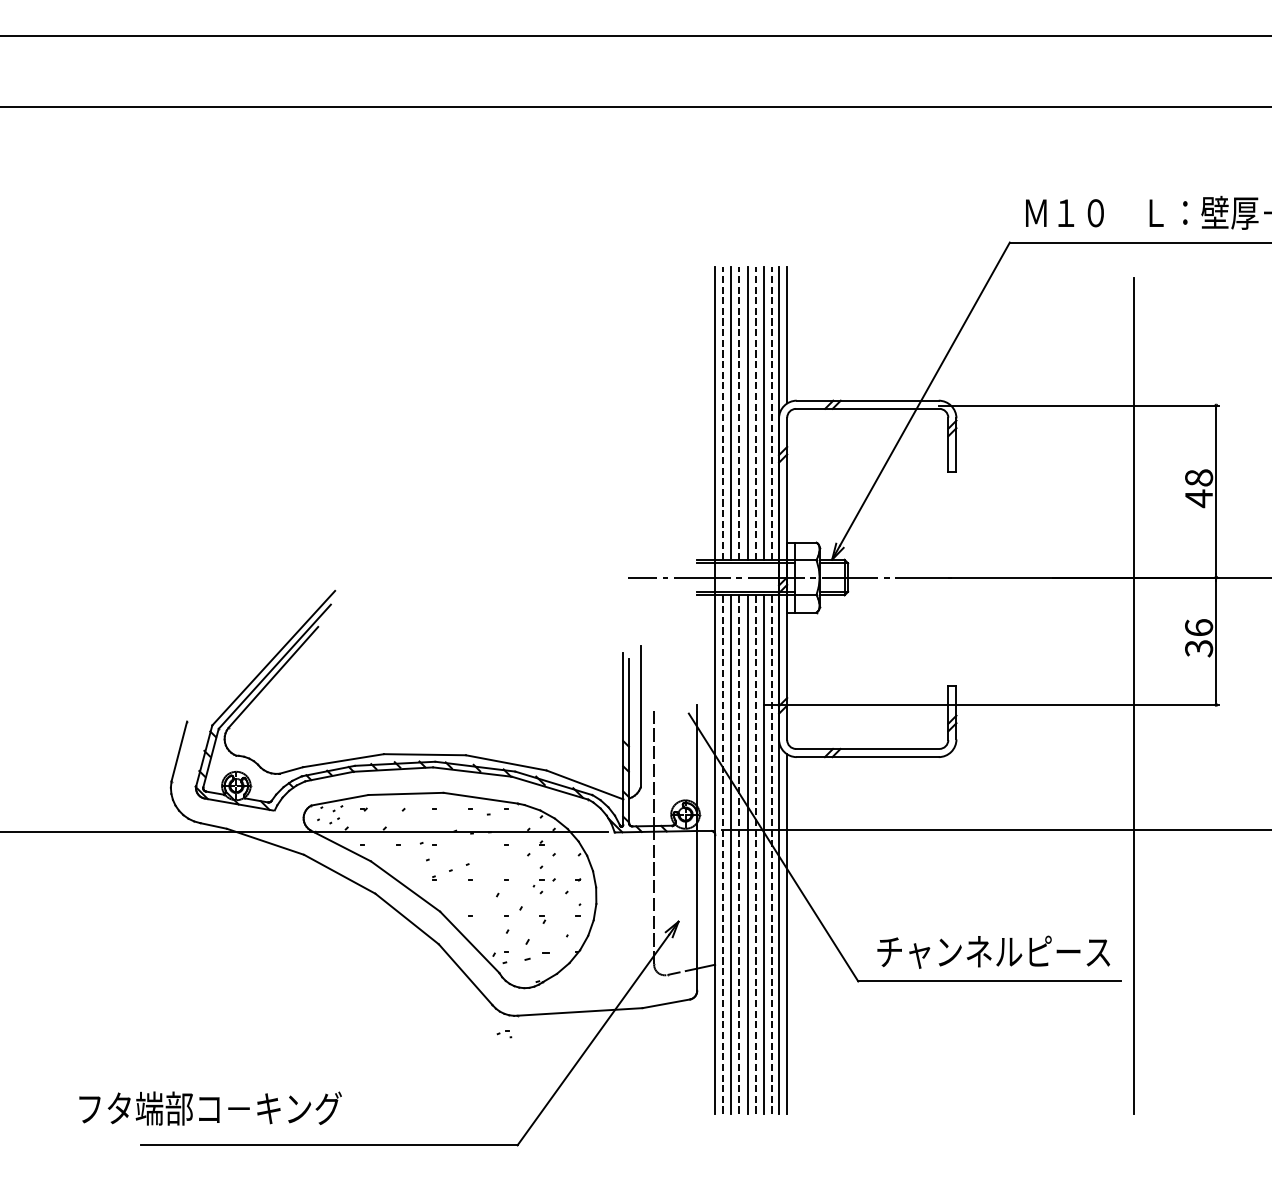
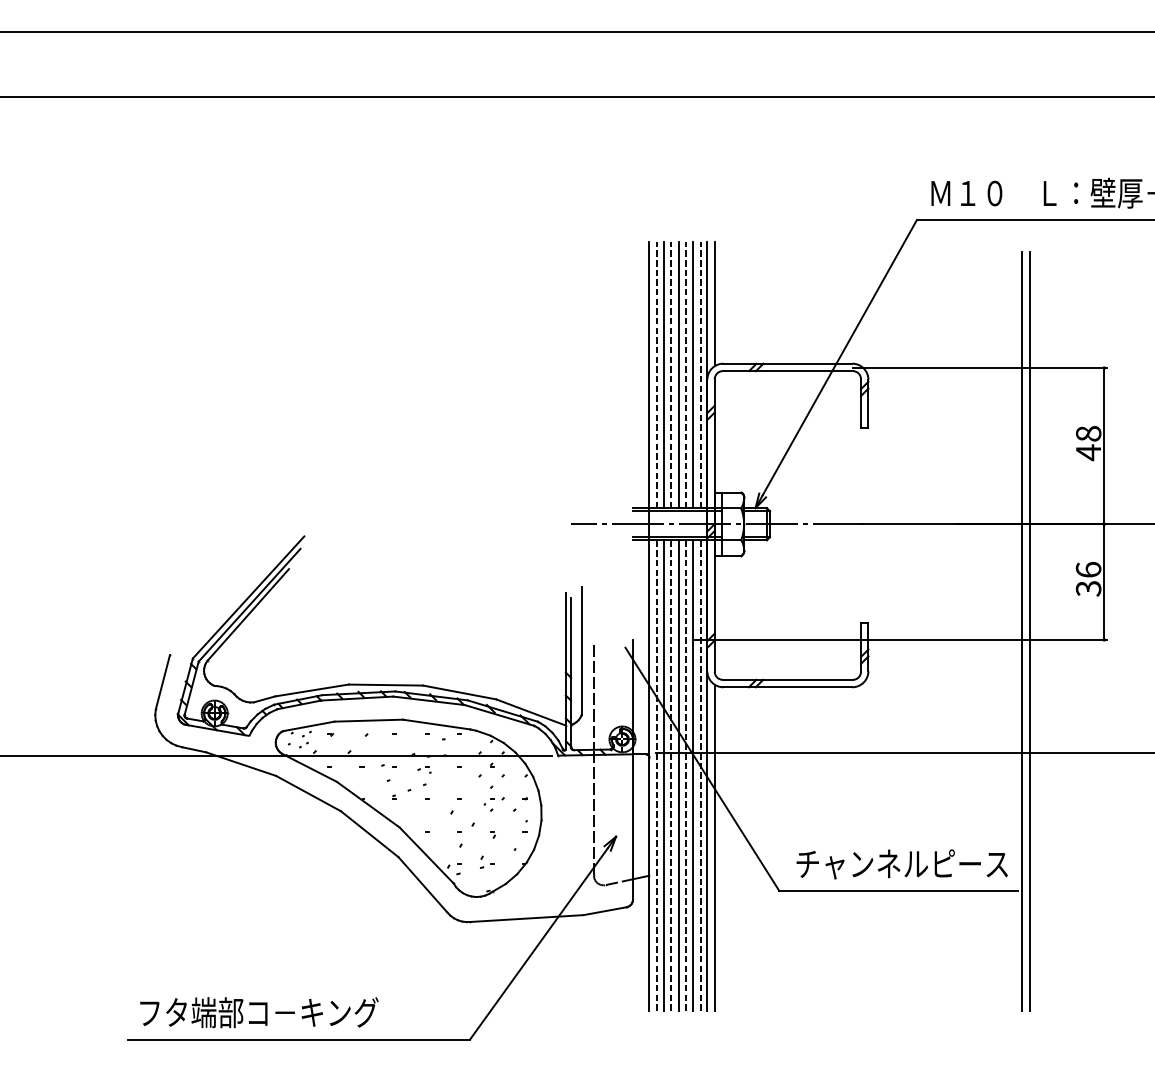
line: (1125, 695) -> (1021, 631), added
part: (536, 949) -> (487, 861), size x0.62
part: (504, 1034) -> (424, 770), moved
text: (210, 1108) -> (259, 1012), moved

